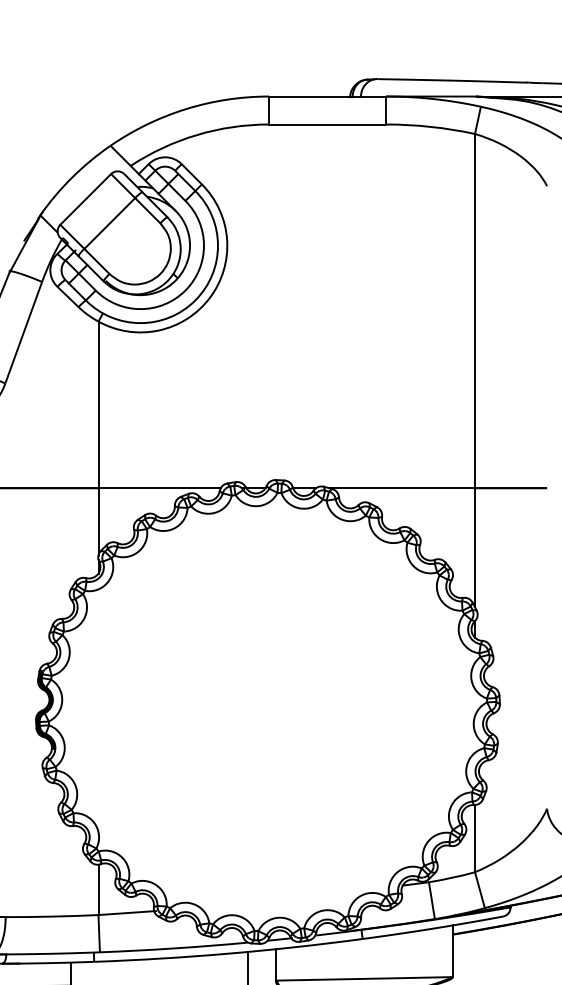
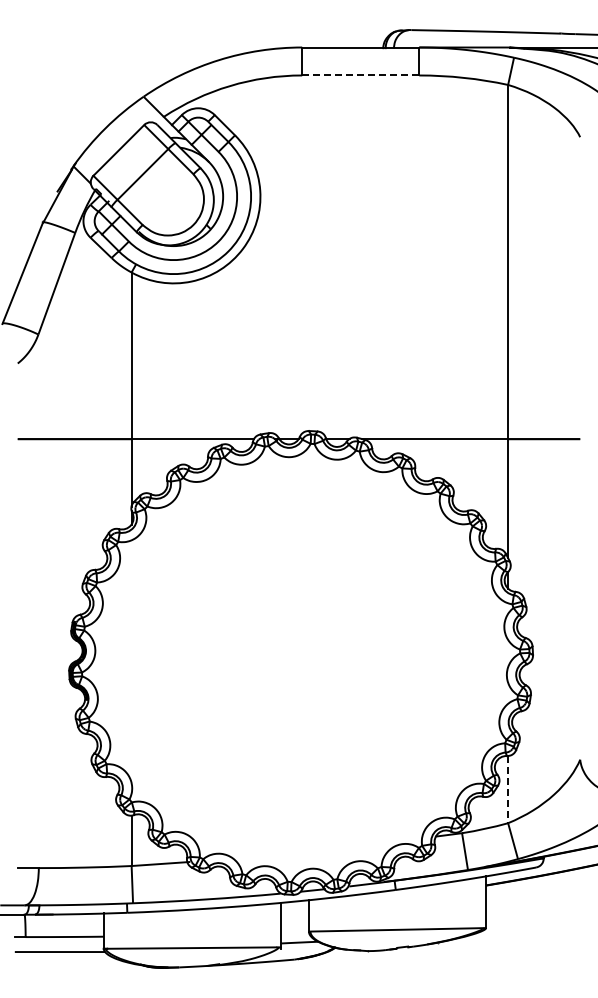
line: (327, 124) -> (360, 75), solid -> dashed
line: (475, 838) -> (508, 789), solid -> dashed

